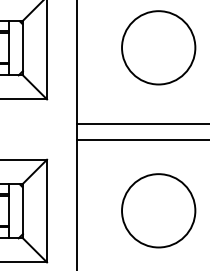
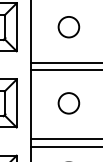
circle: (157, 48) -> (68, 27), size x0.6
circle: (157, 211) -> (68, 103), size x0.6

